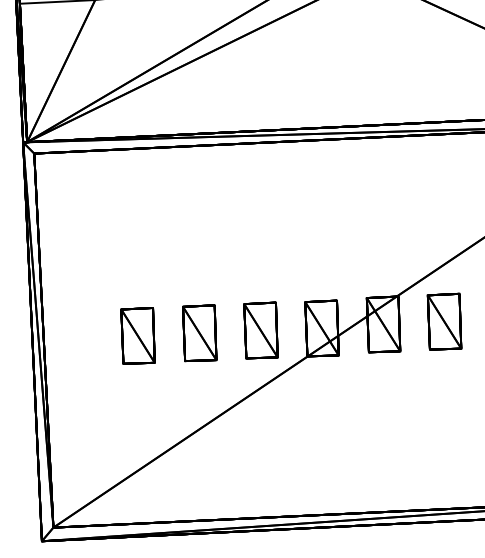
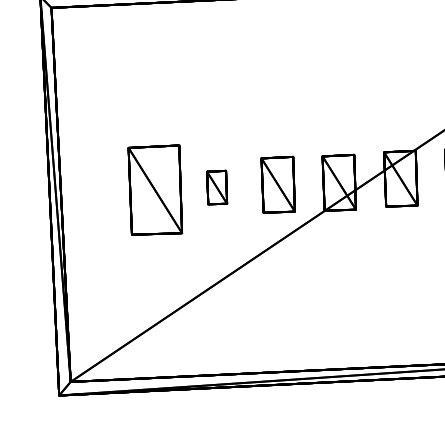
part: (199, 333) -> (216, 187), size x0.6
part: (137, 335) -> (154, 189), size x1.6

